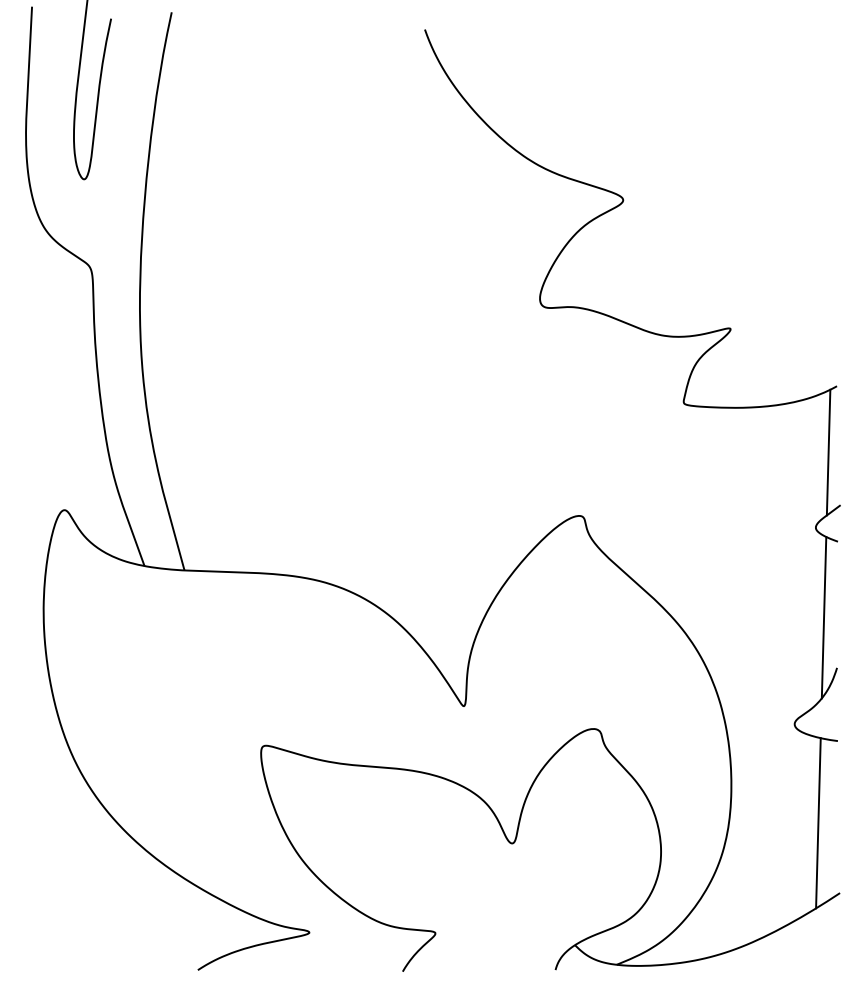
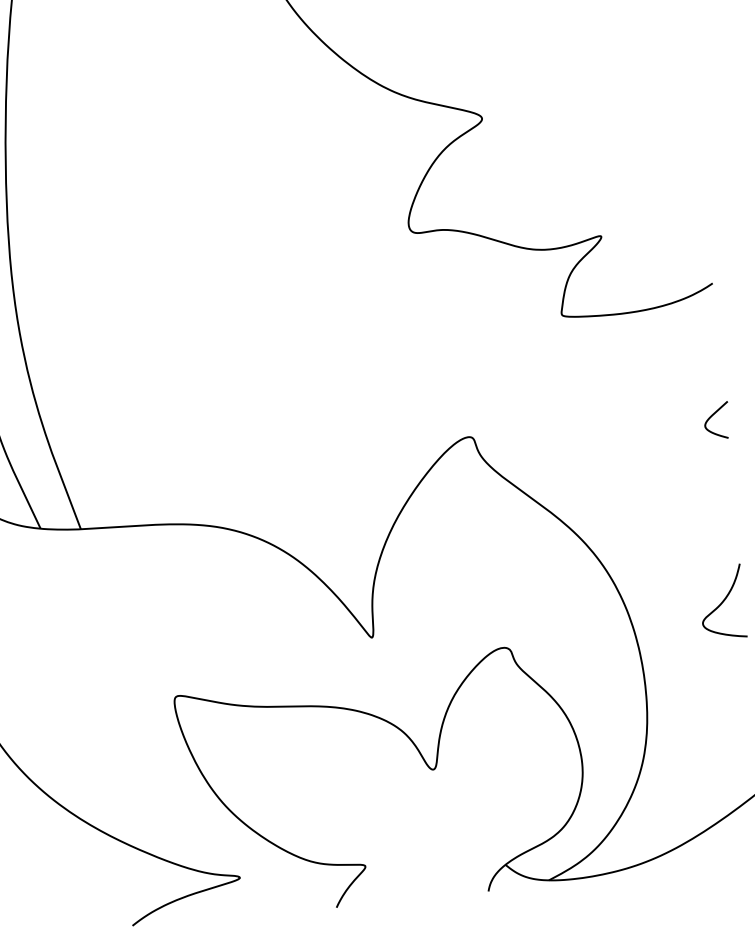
line: (828, 452) -> (710, 350), removed
line: (823, 617) -> (721, 514), removed
line: (818, 823) -> (736, 720), removed

